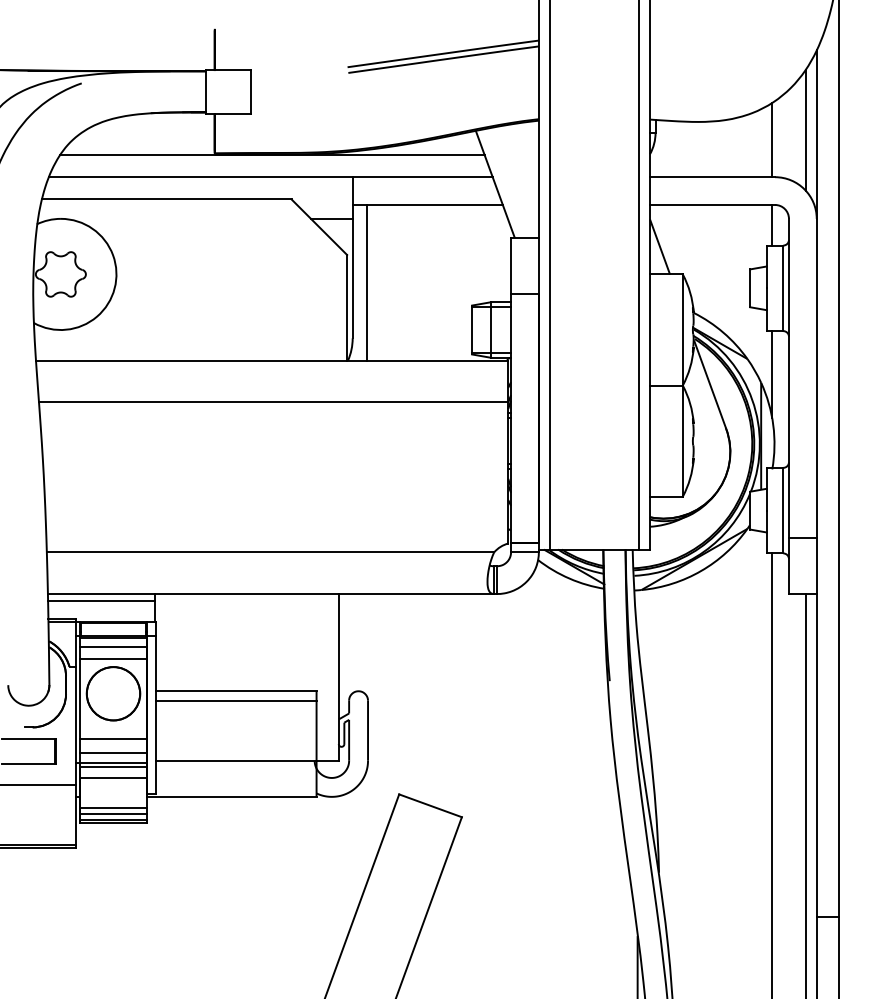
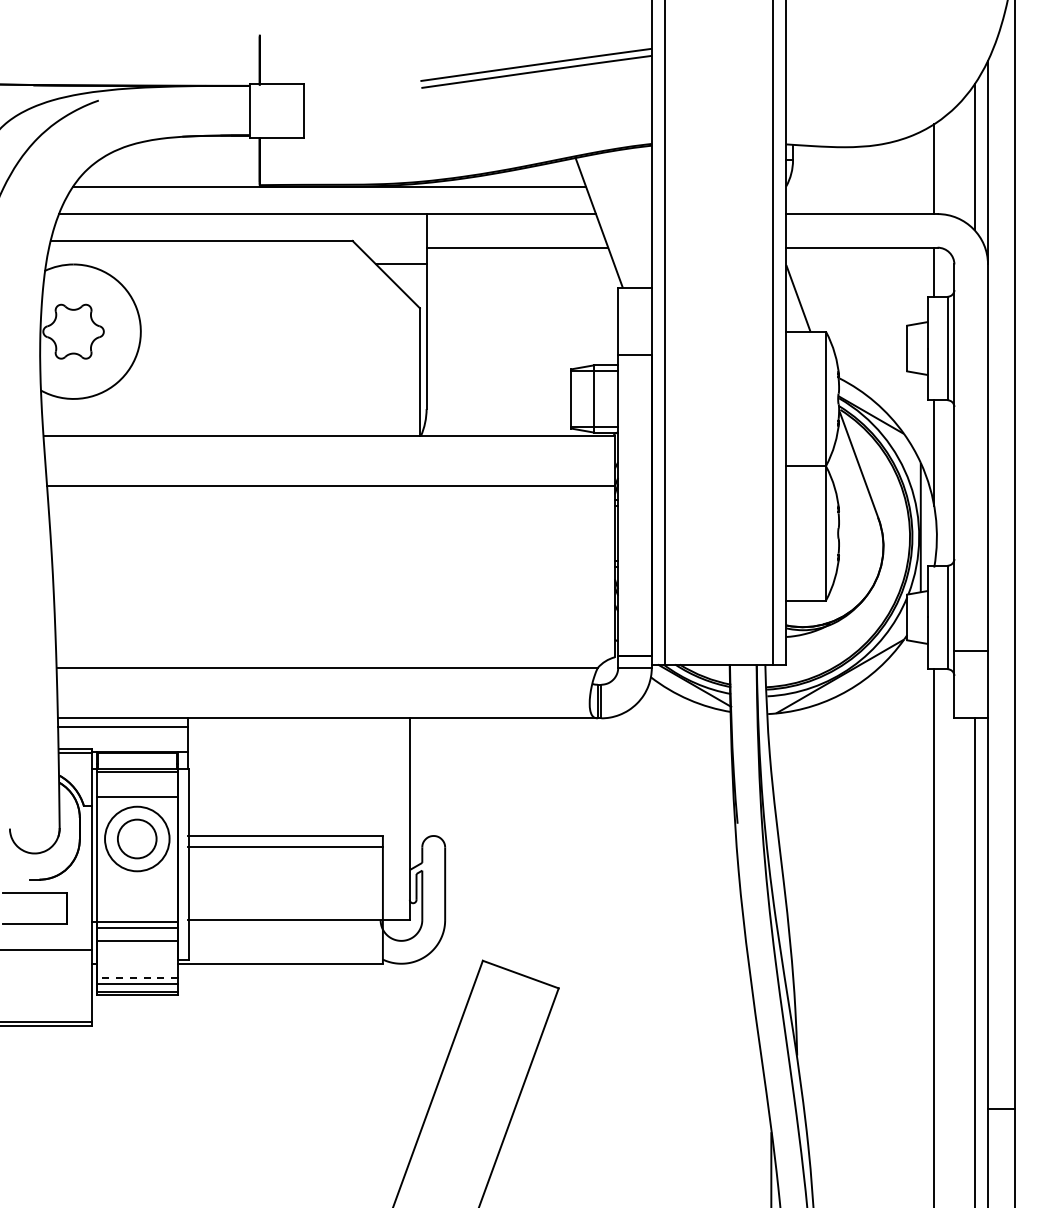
line: (366, 282) -> (443, 341), removed
line: (112, 647) -> (136, 782), removed
circle: (112, 693) -> (136, 838), size x0.6
line: (112, 739) -> (136, 894), removed
line: (112, 752) -> (136, 910), removed
line: (113, 808) -> (137, 977), solid -> dashed

